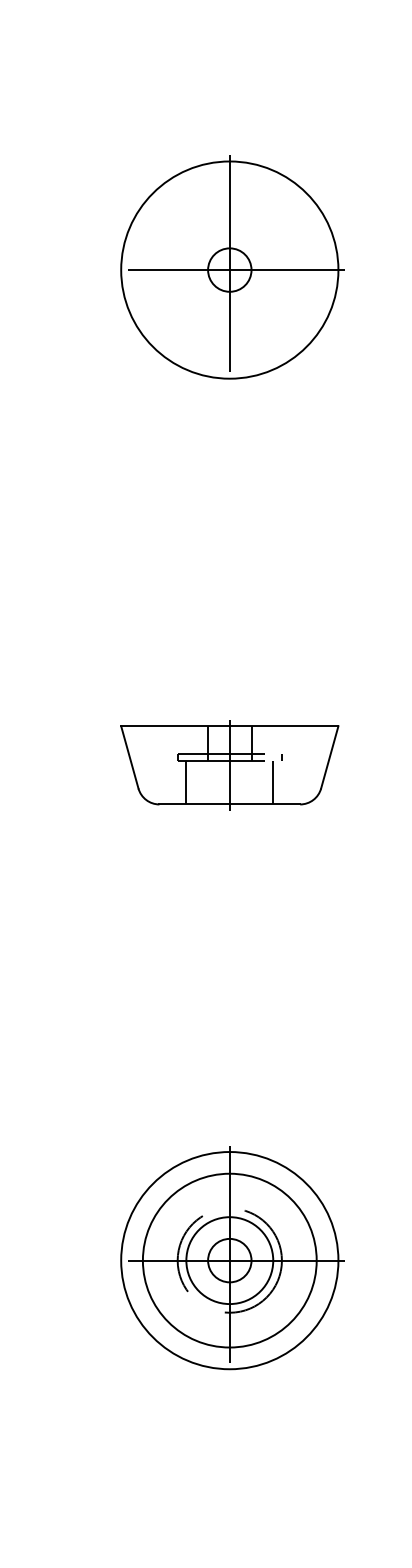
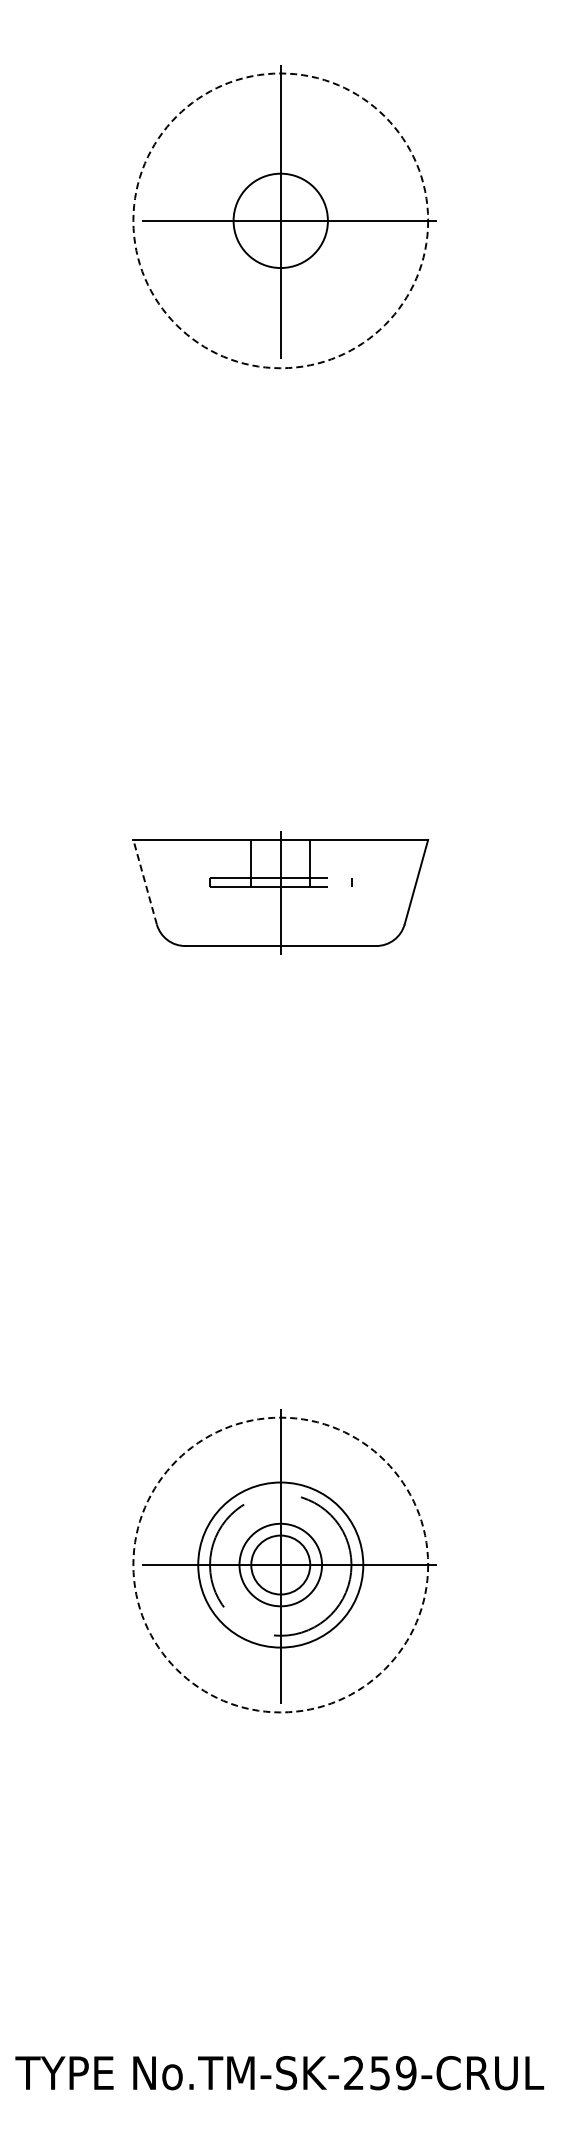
circle: (229, 269) -> (280, 220), size x1.6
circle: (229, 269) -> (280, 220), solid -> dashed
line: (130, 757) -> (145, 882), solid -> dashed
line: (186, 782) -> (221, 916), removed
line: (273, 782) -> (339, 916), removed
circle: (229, 1260) -> (280, 1564), size x0.7
circle: (229, 1260) -> (280, 1564), solid -> dashed
circle: (229, 1260) -> (280, 1565), size x0.7

